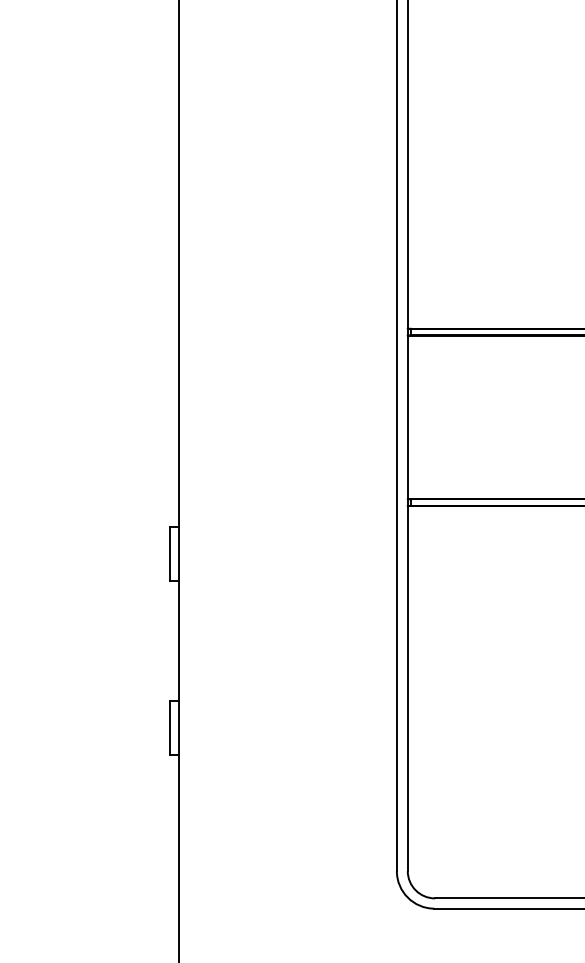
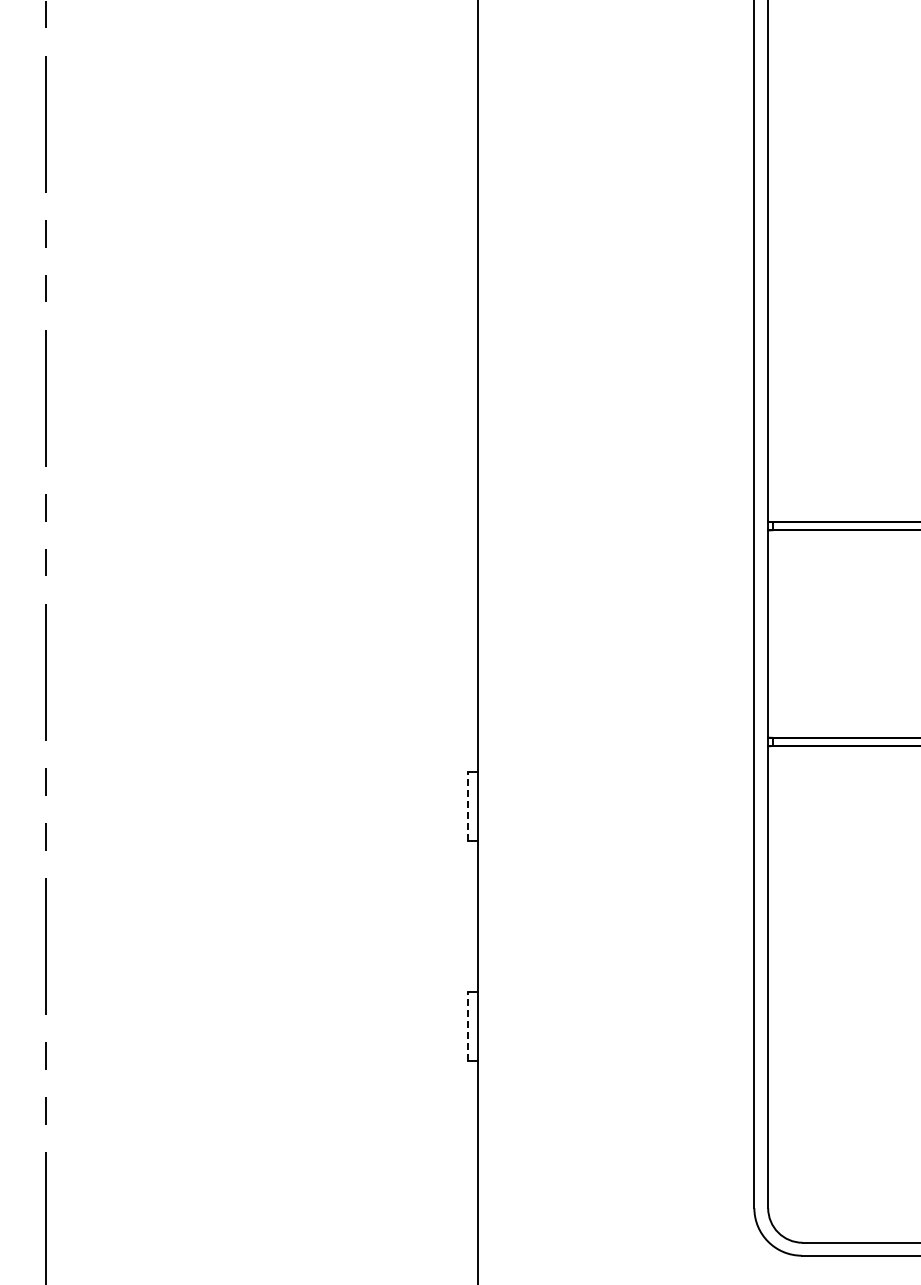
line: (170, 553) -> (467, 806), solid -> dashed
line: (170, 727) -> (467, 1026), solid -> dashed

